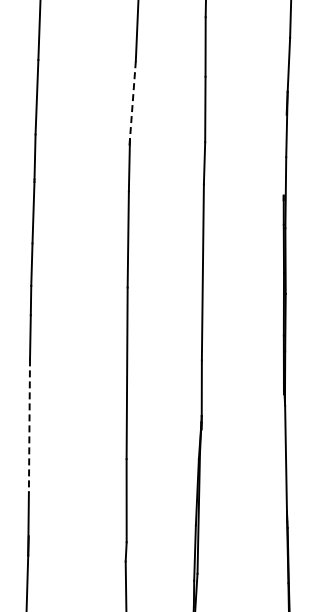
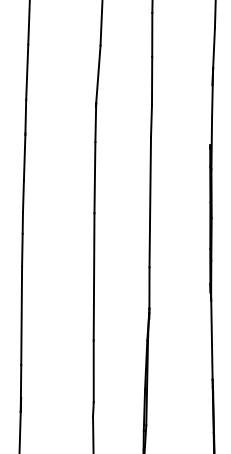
line: (132, 100) -> (98, 74), dashed -> solid
line: (29, 425) -> (21, 315), dashed -> solid

